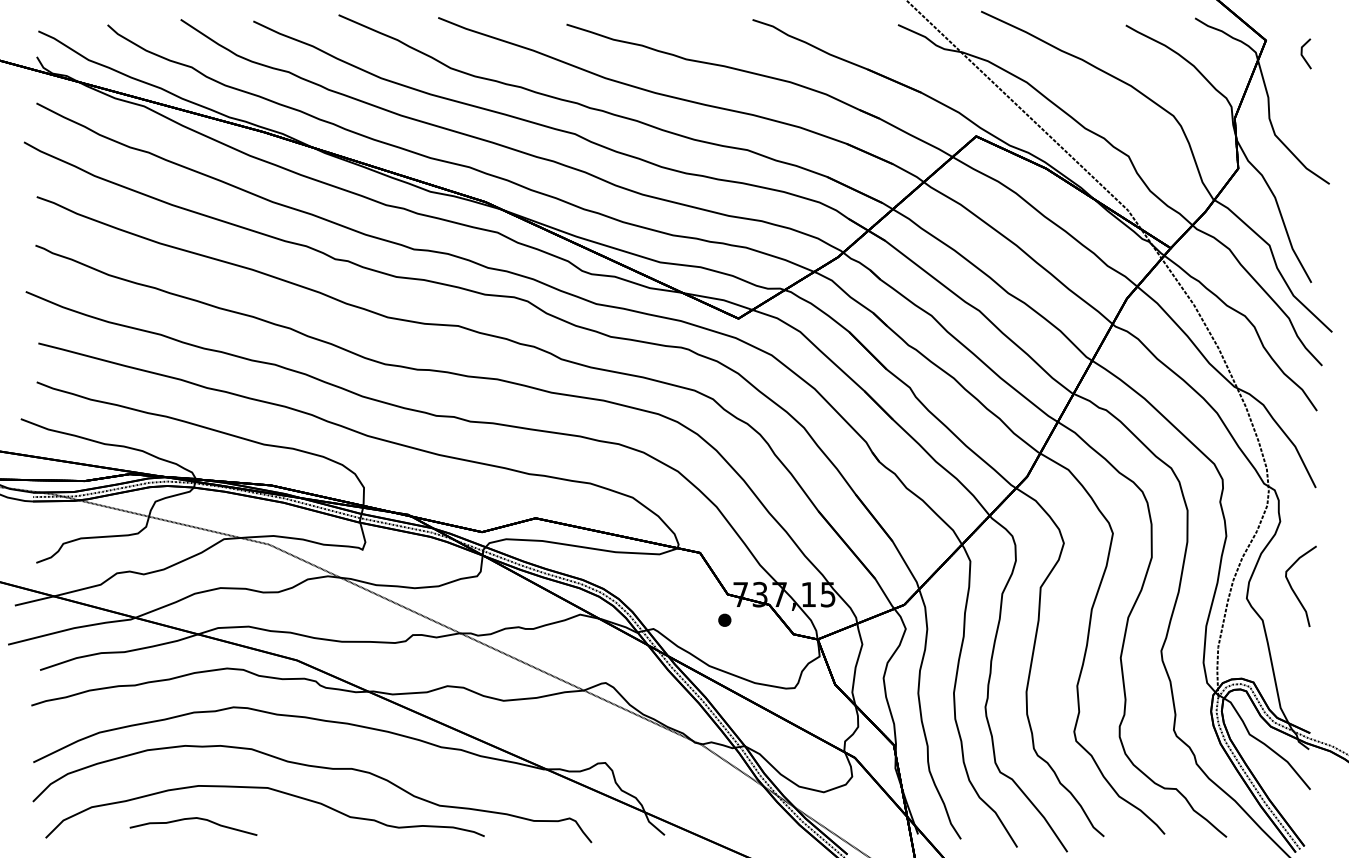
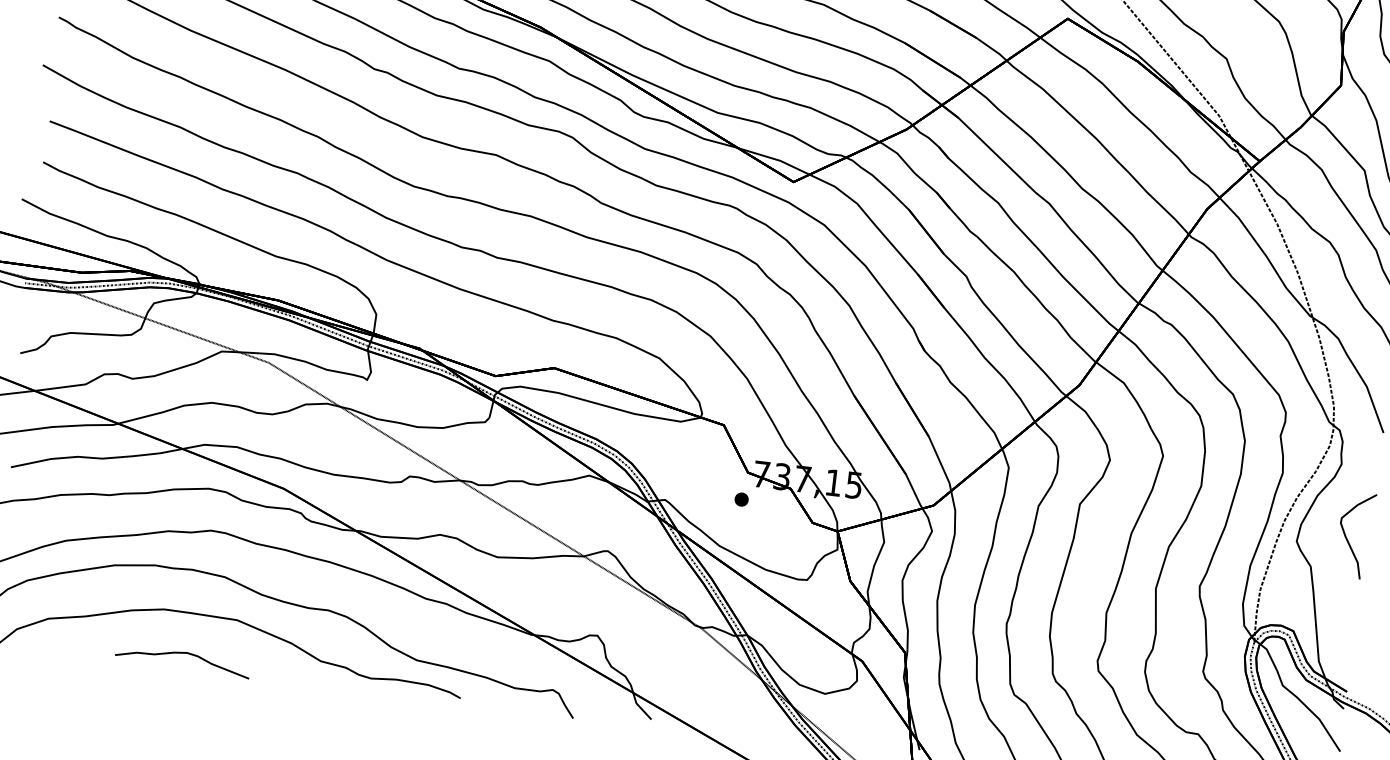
curve: (193, 819) -> (183, 654), moved

